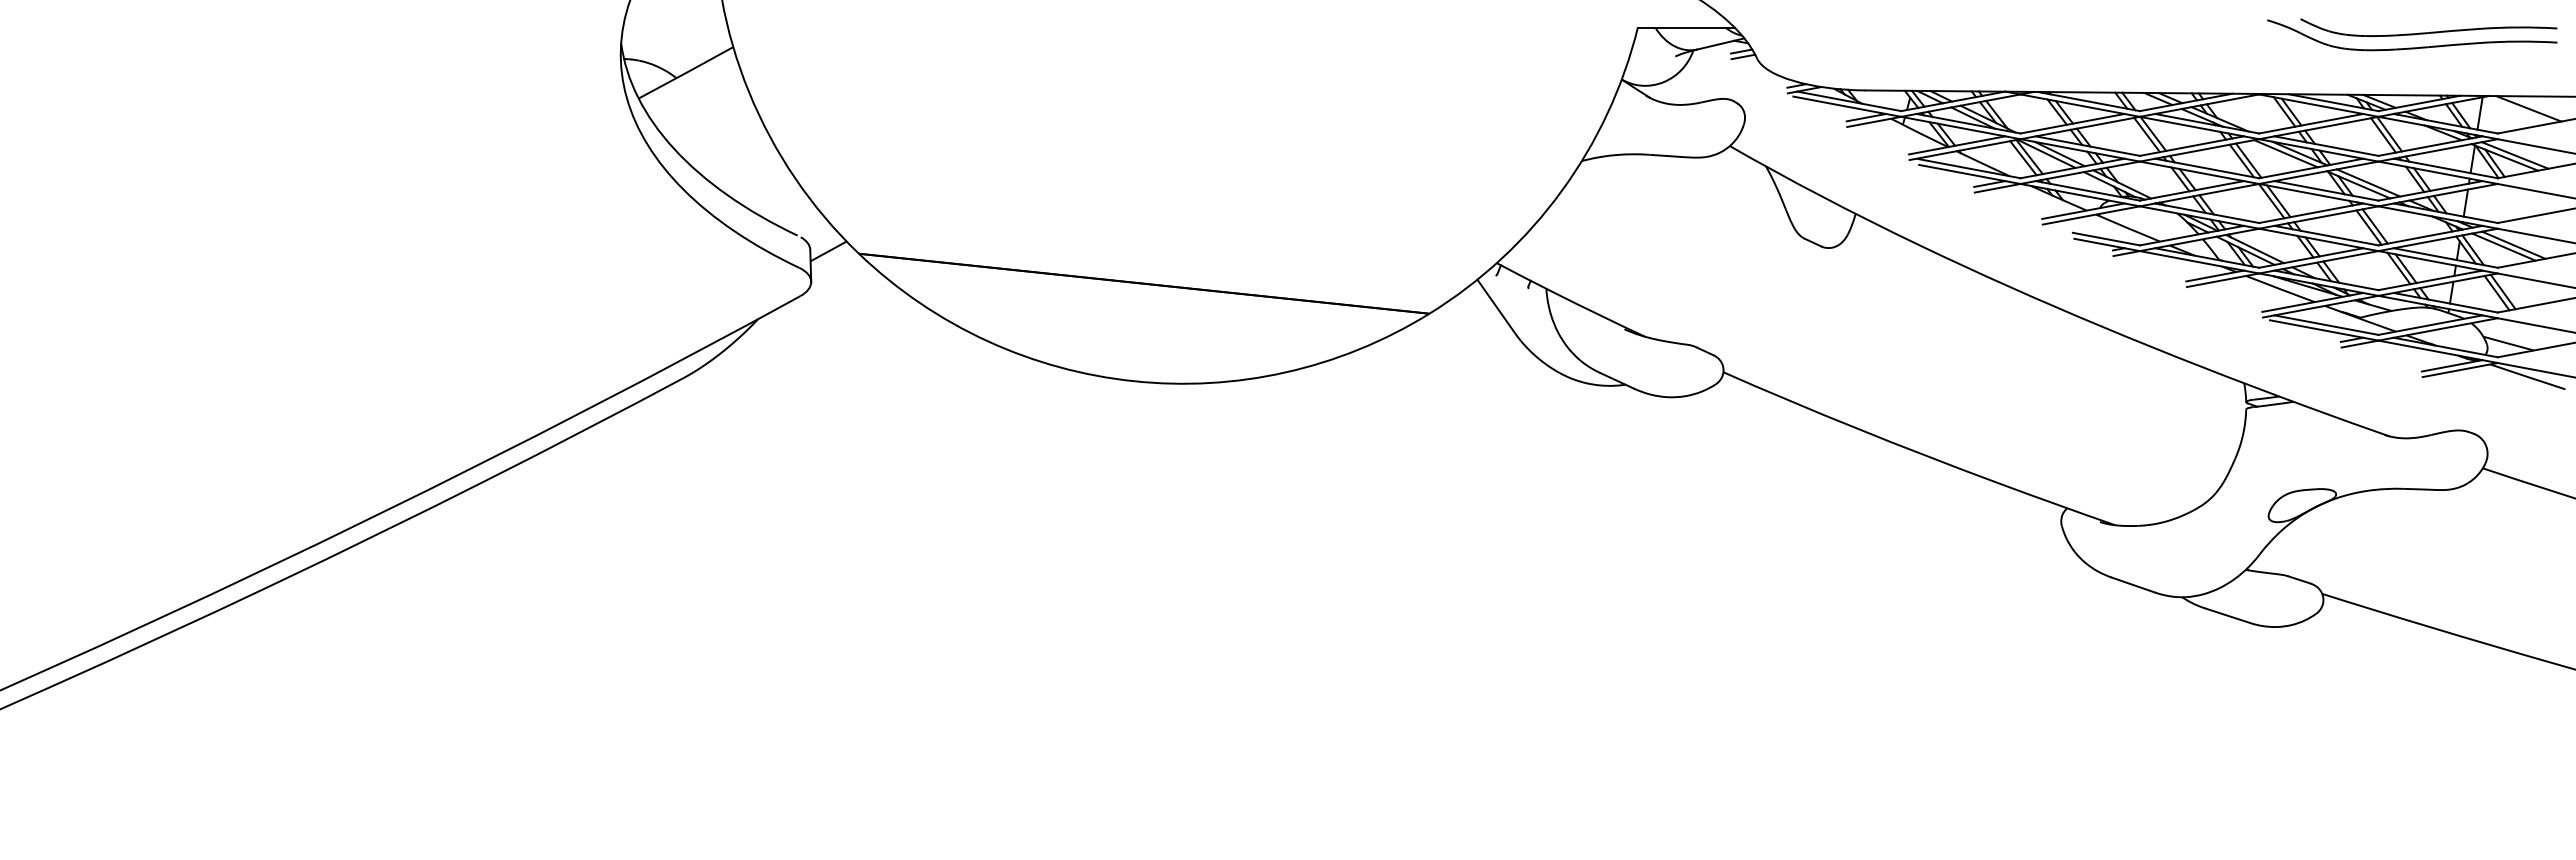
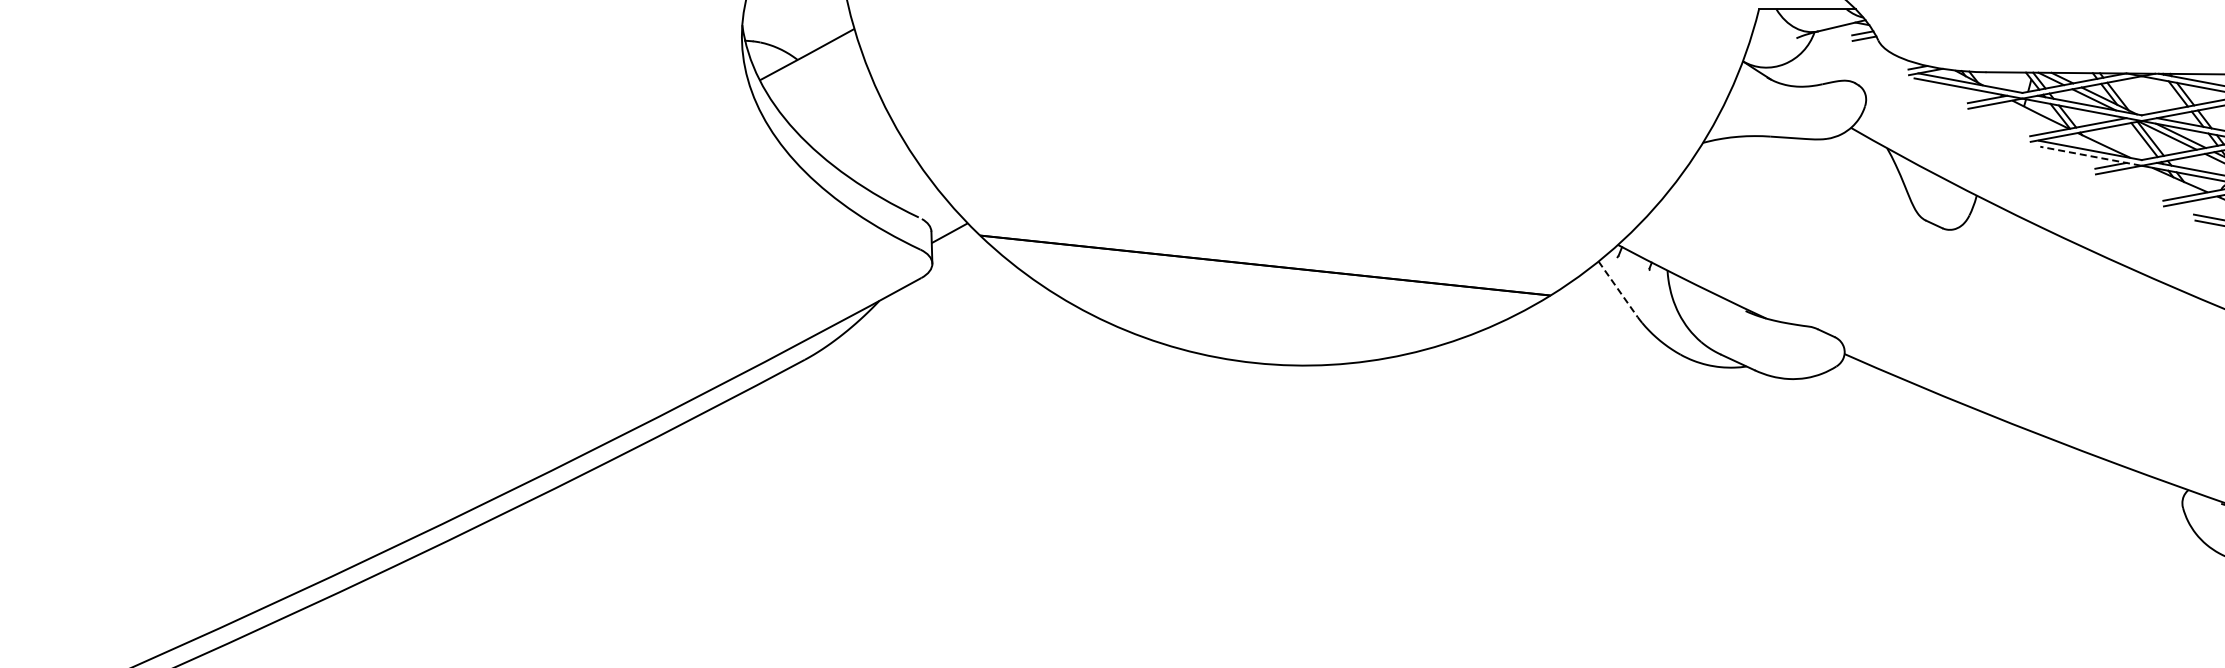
line: (1968, 174) -> (2089, 156), solid -> dashed
line: (1496, 307) -> (1617, 289), solid -> dashed

